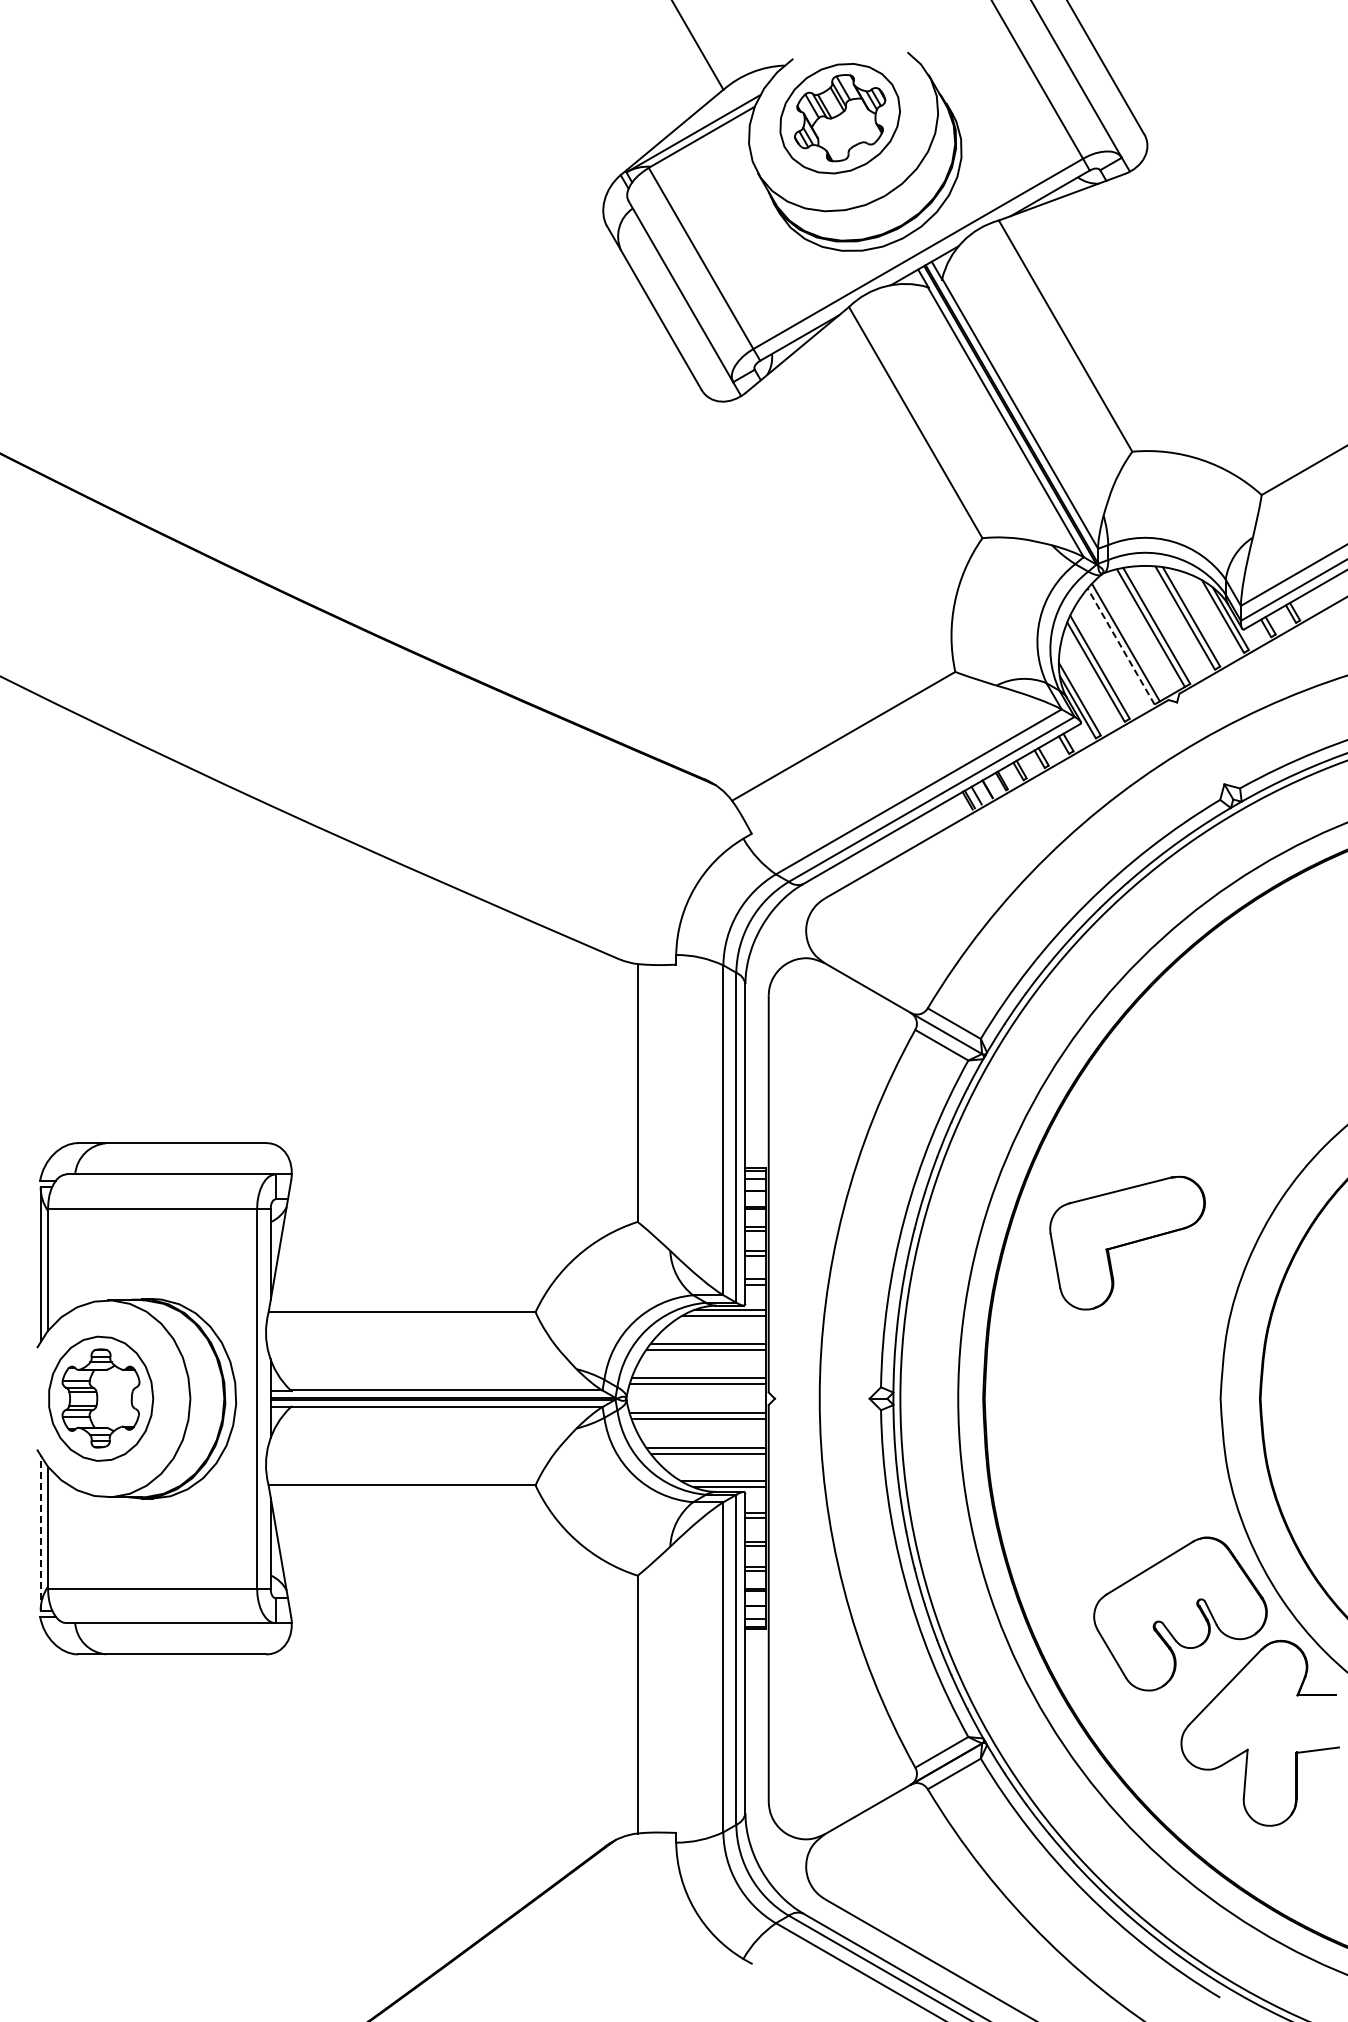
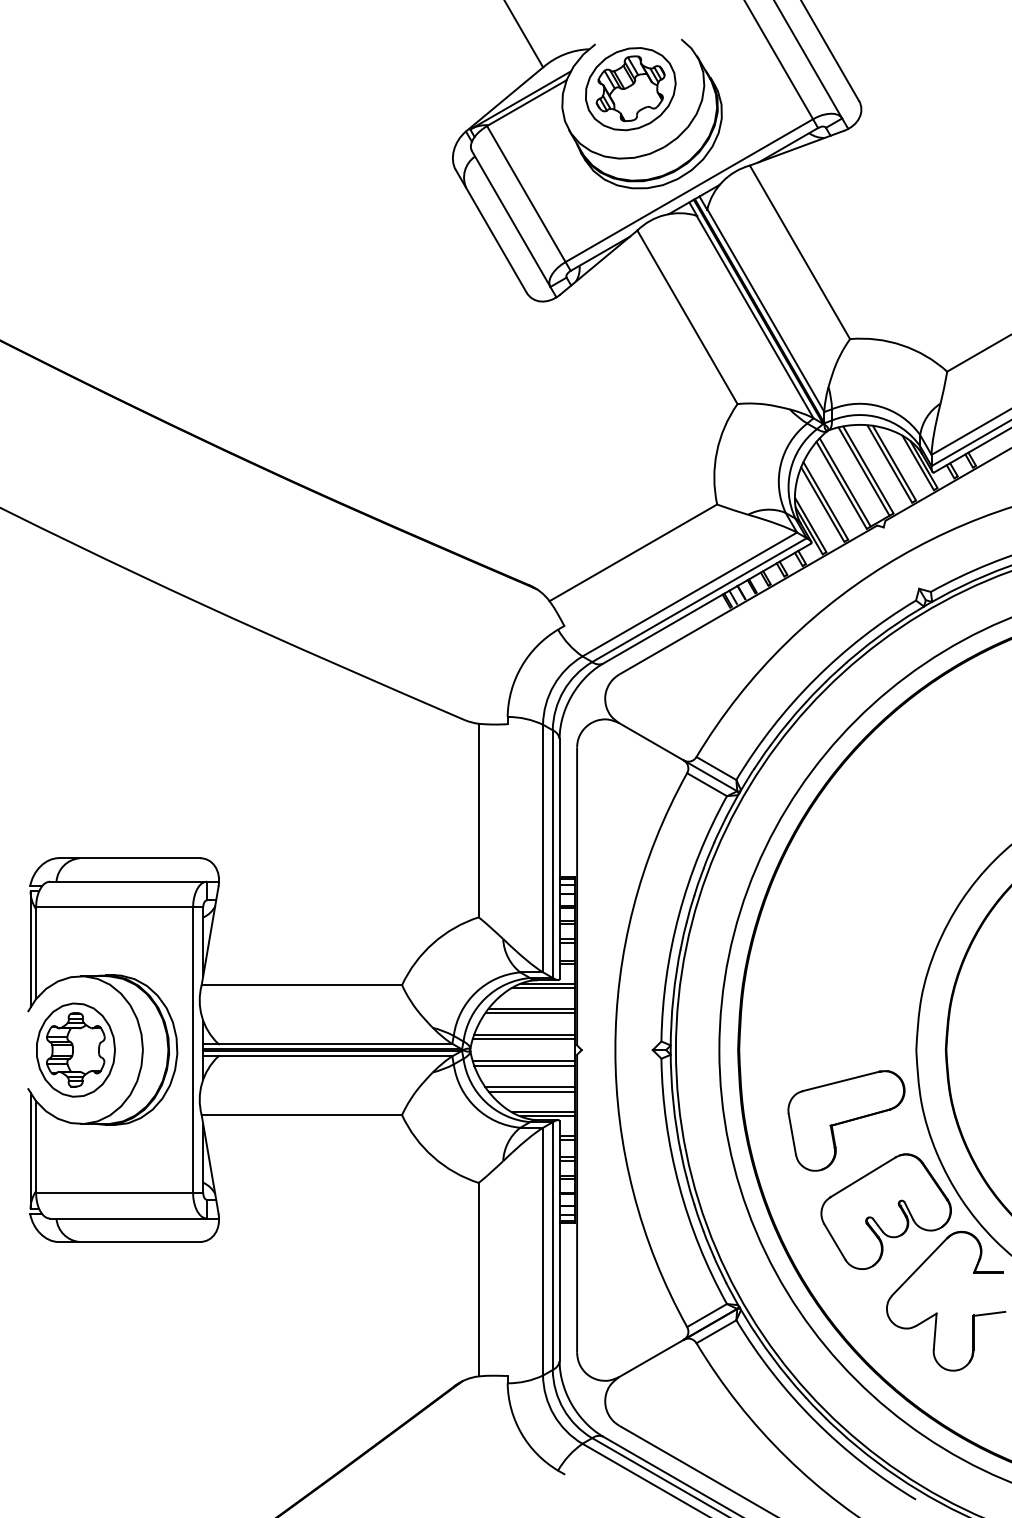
line: (1121, 646) -> (841, 485), dashed -> solid
part: (1127, 1242) -> (846, 1120), moved
line: (40, 1532) -> (30, 1150), dashed -> solid

